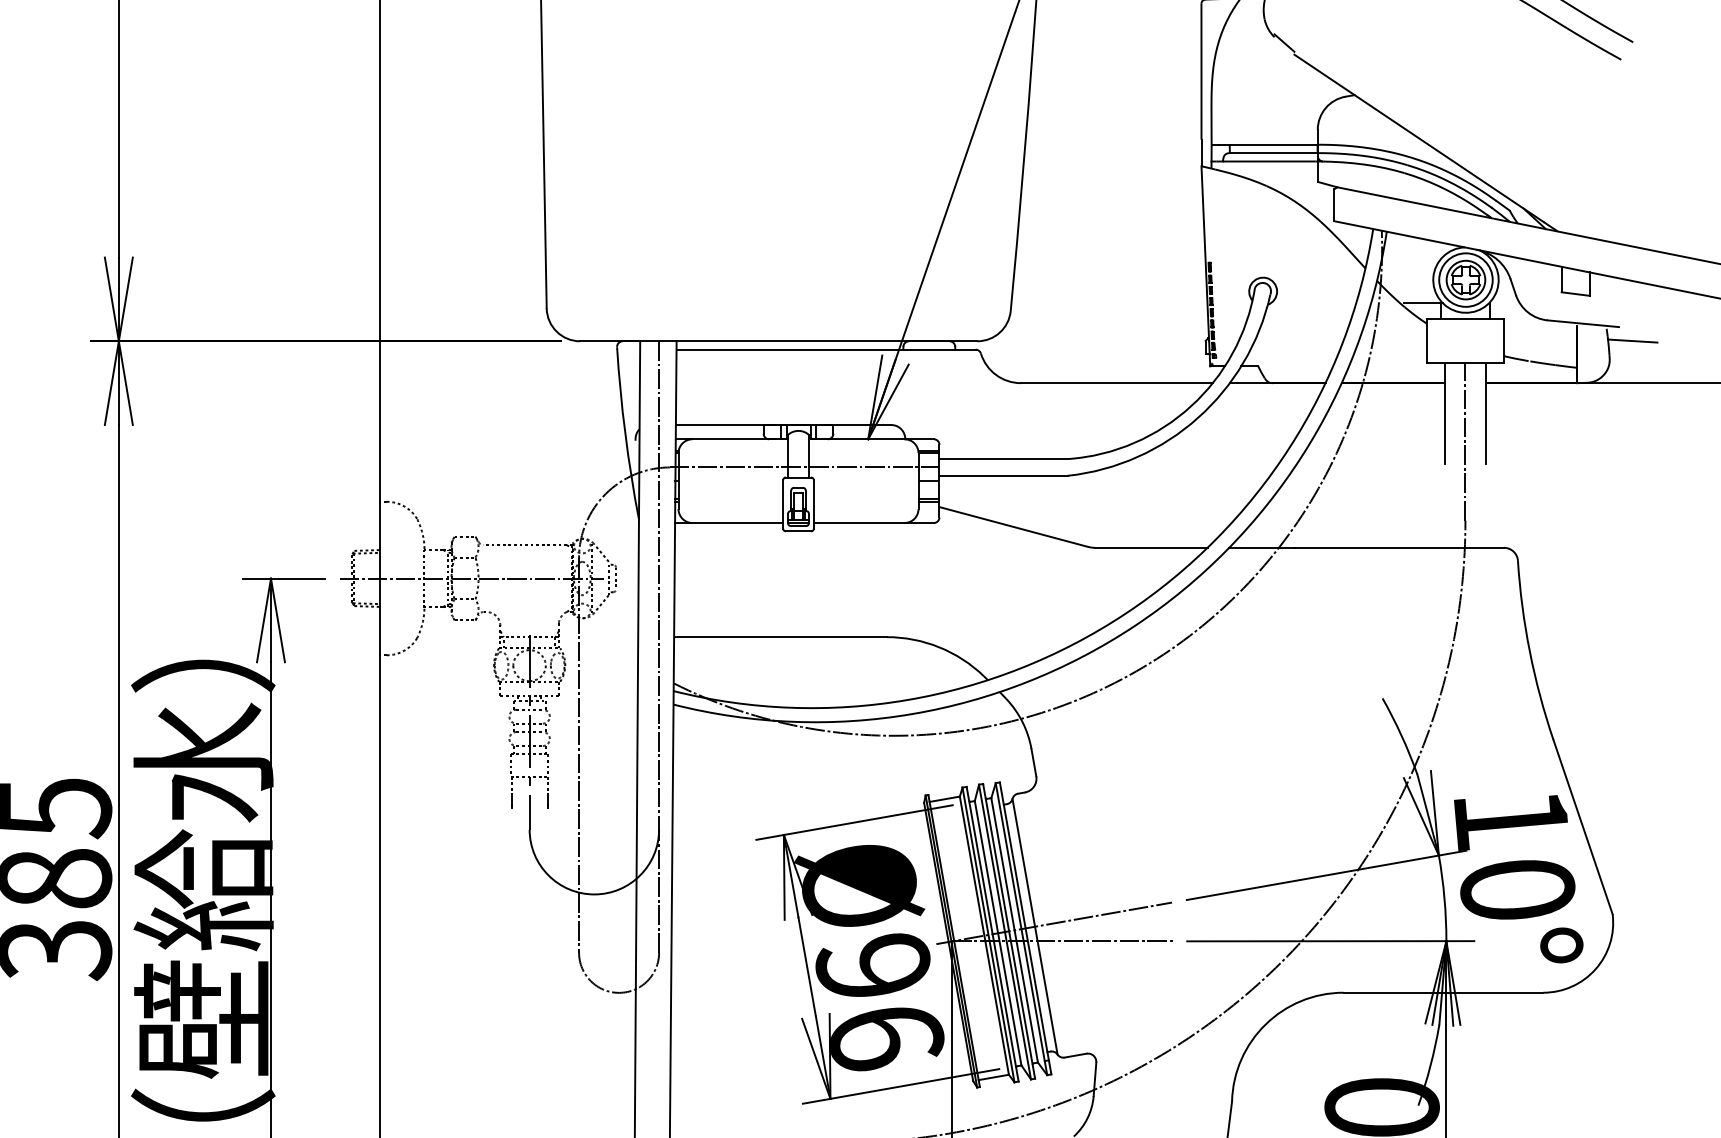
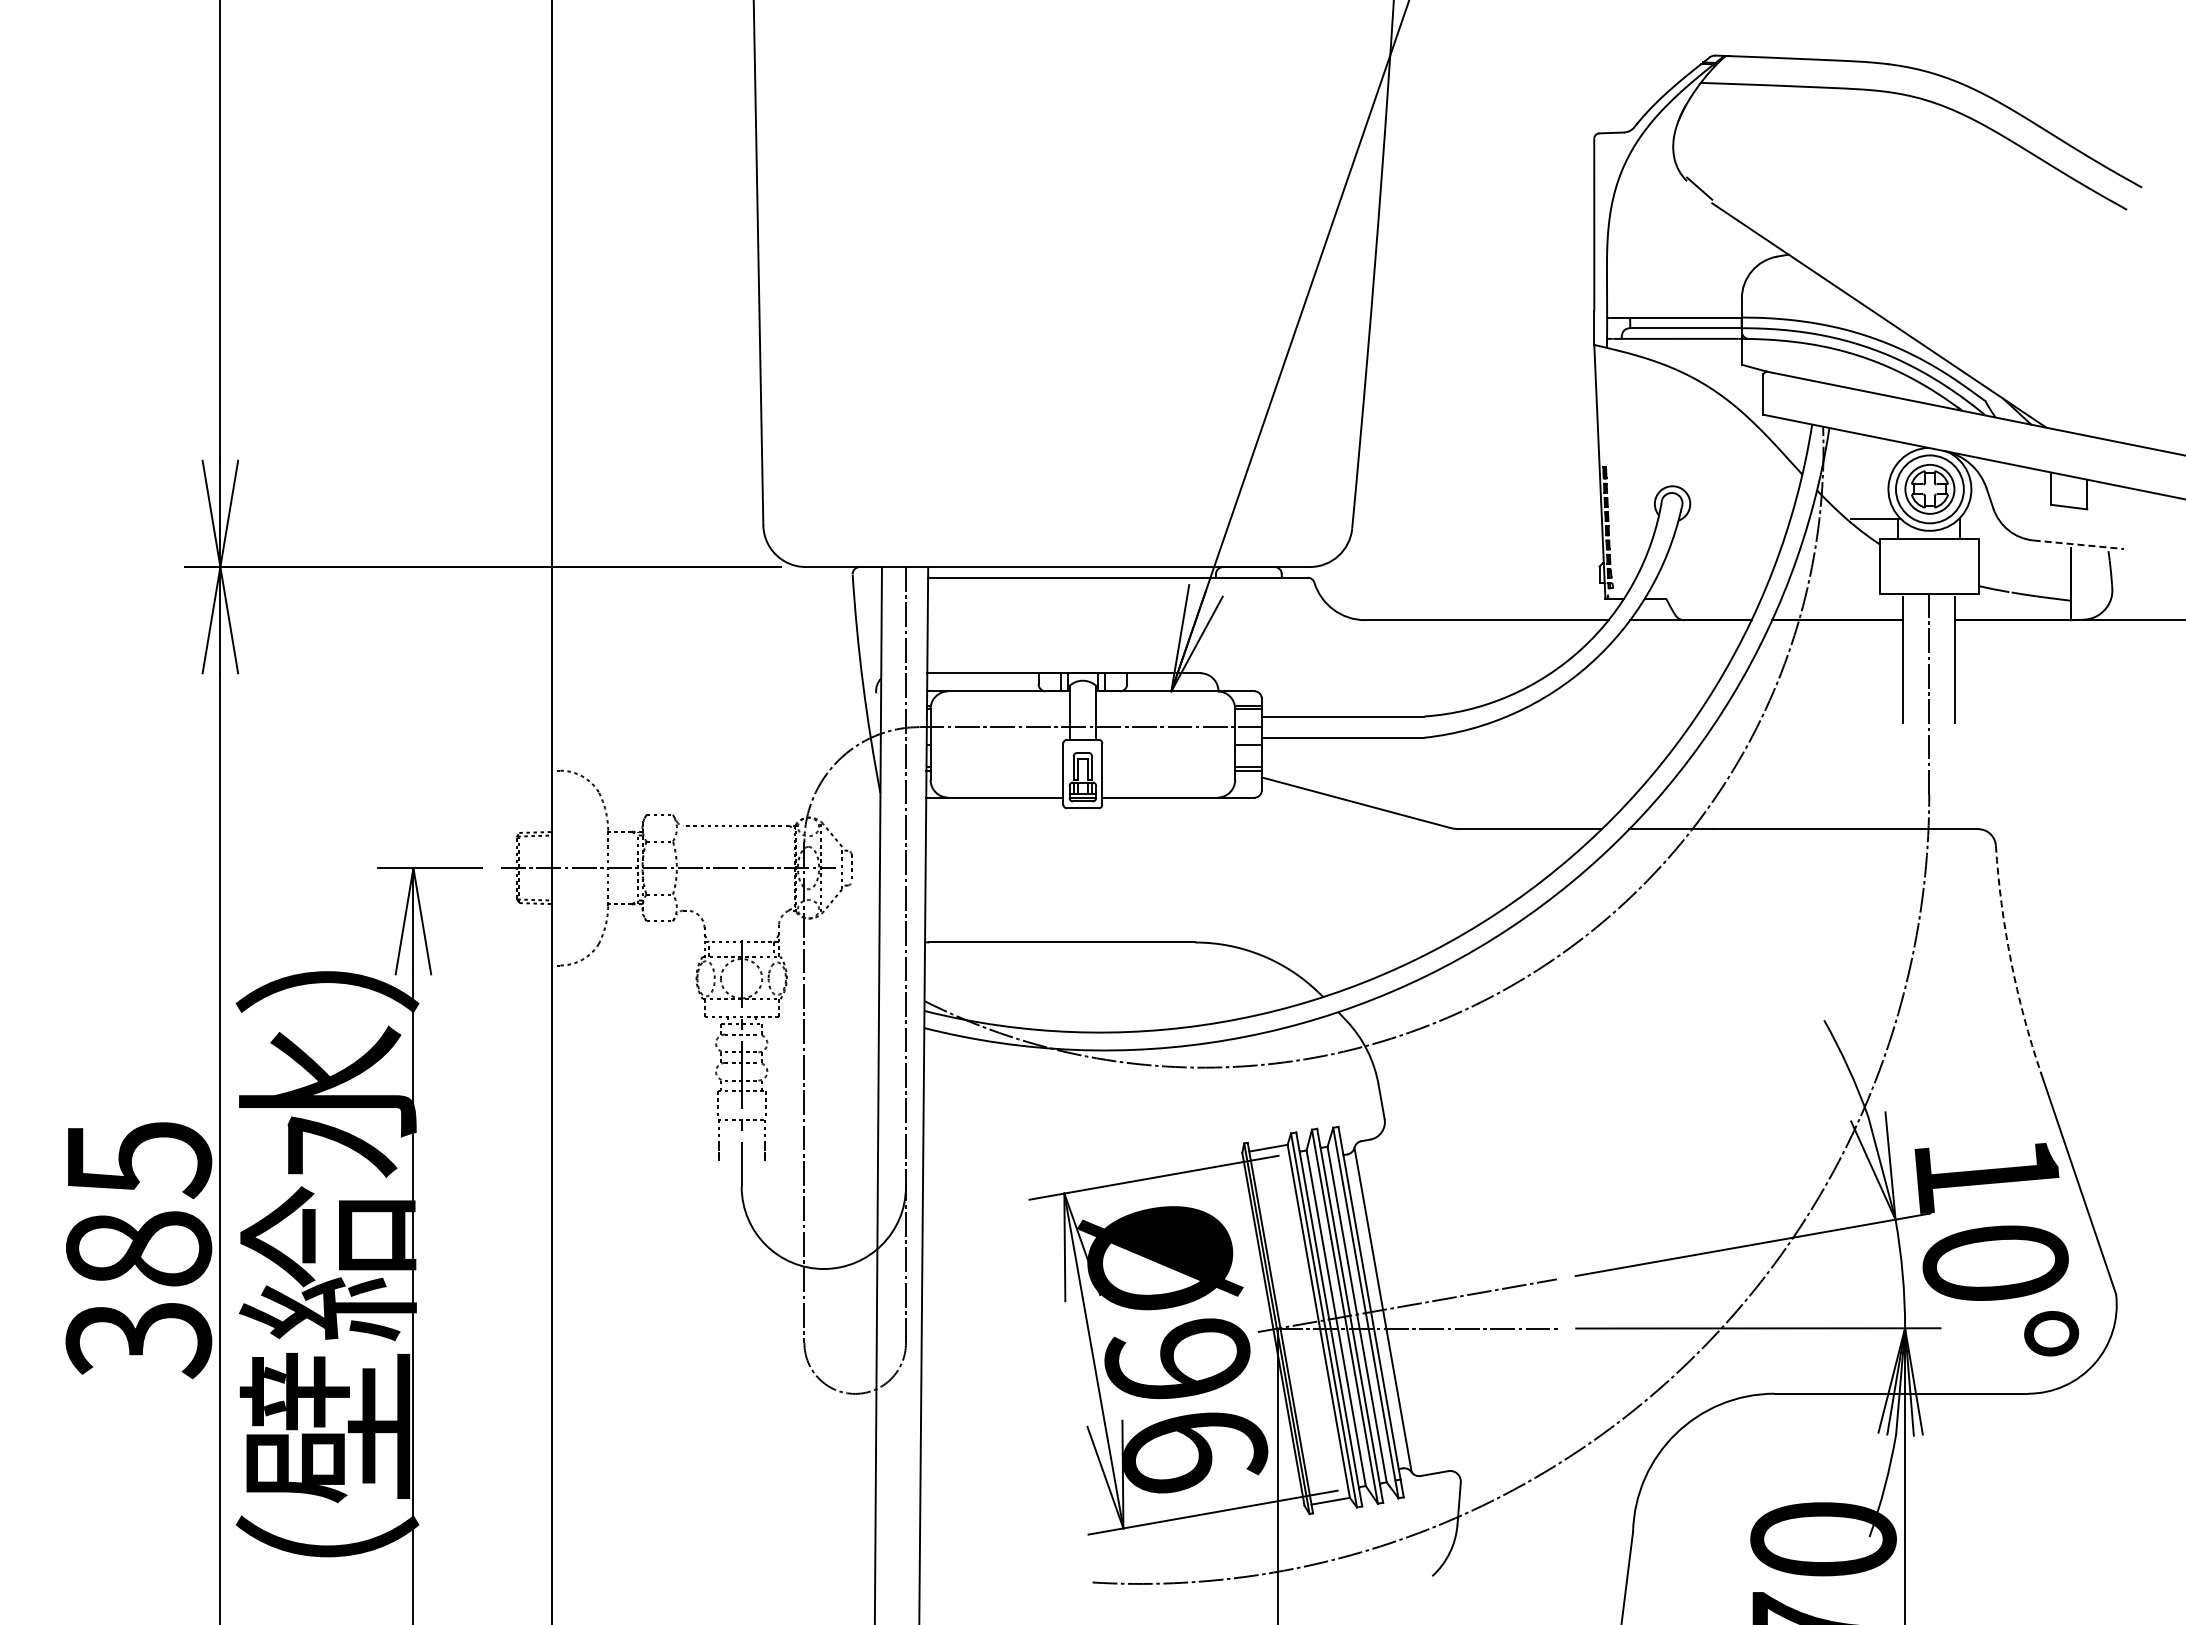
line: (1583, 323) -> (2079, 544), solid -> dashed
line: (1632, 340) -> (2141, 566), removed
arc: (1529, 651) -> (2010, 960), solid -> dashed

